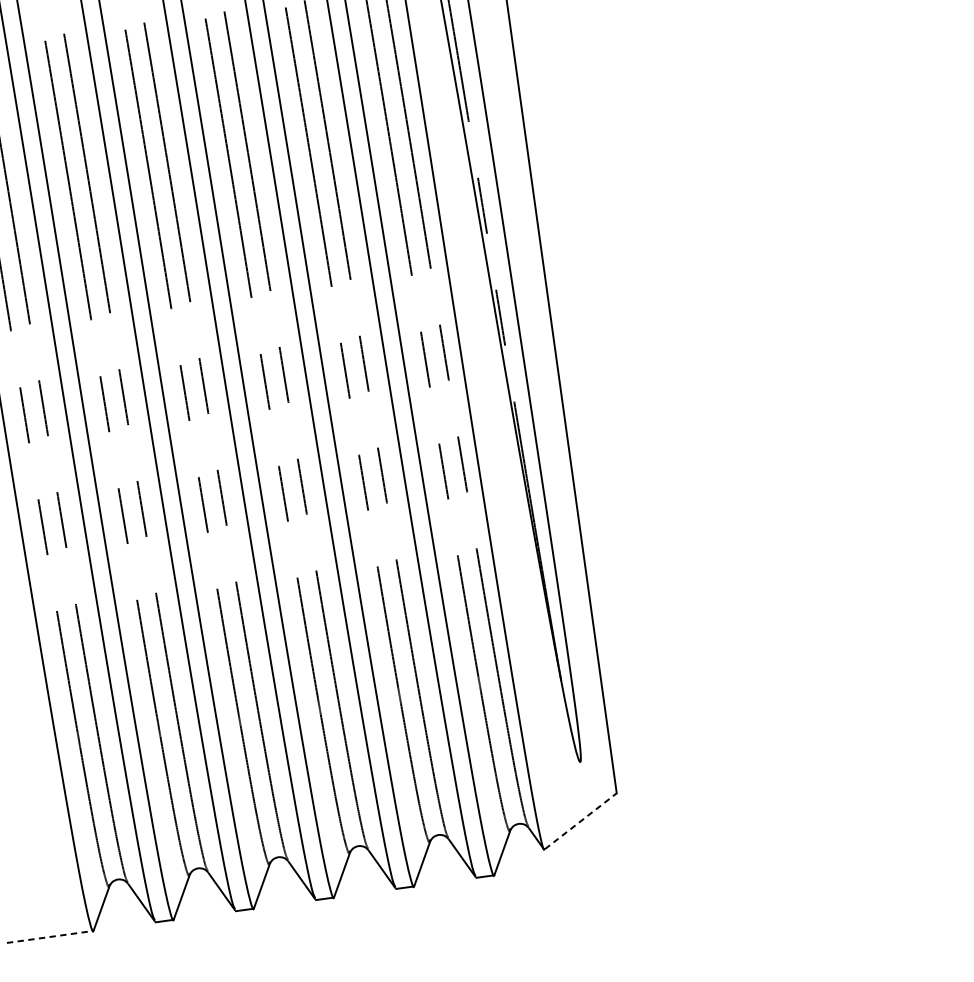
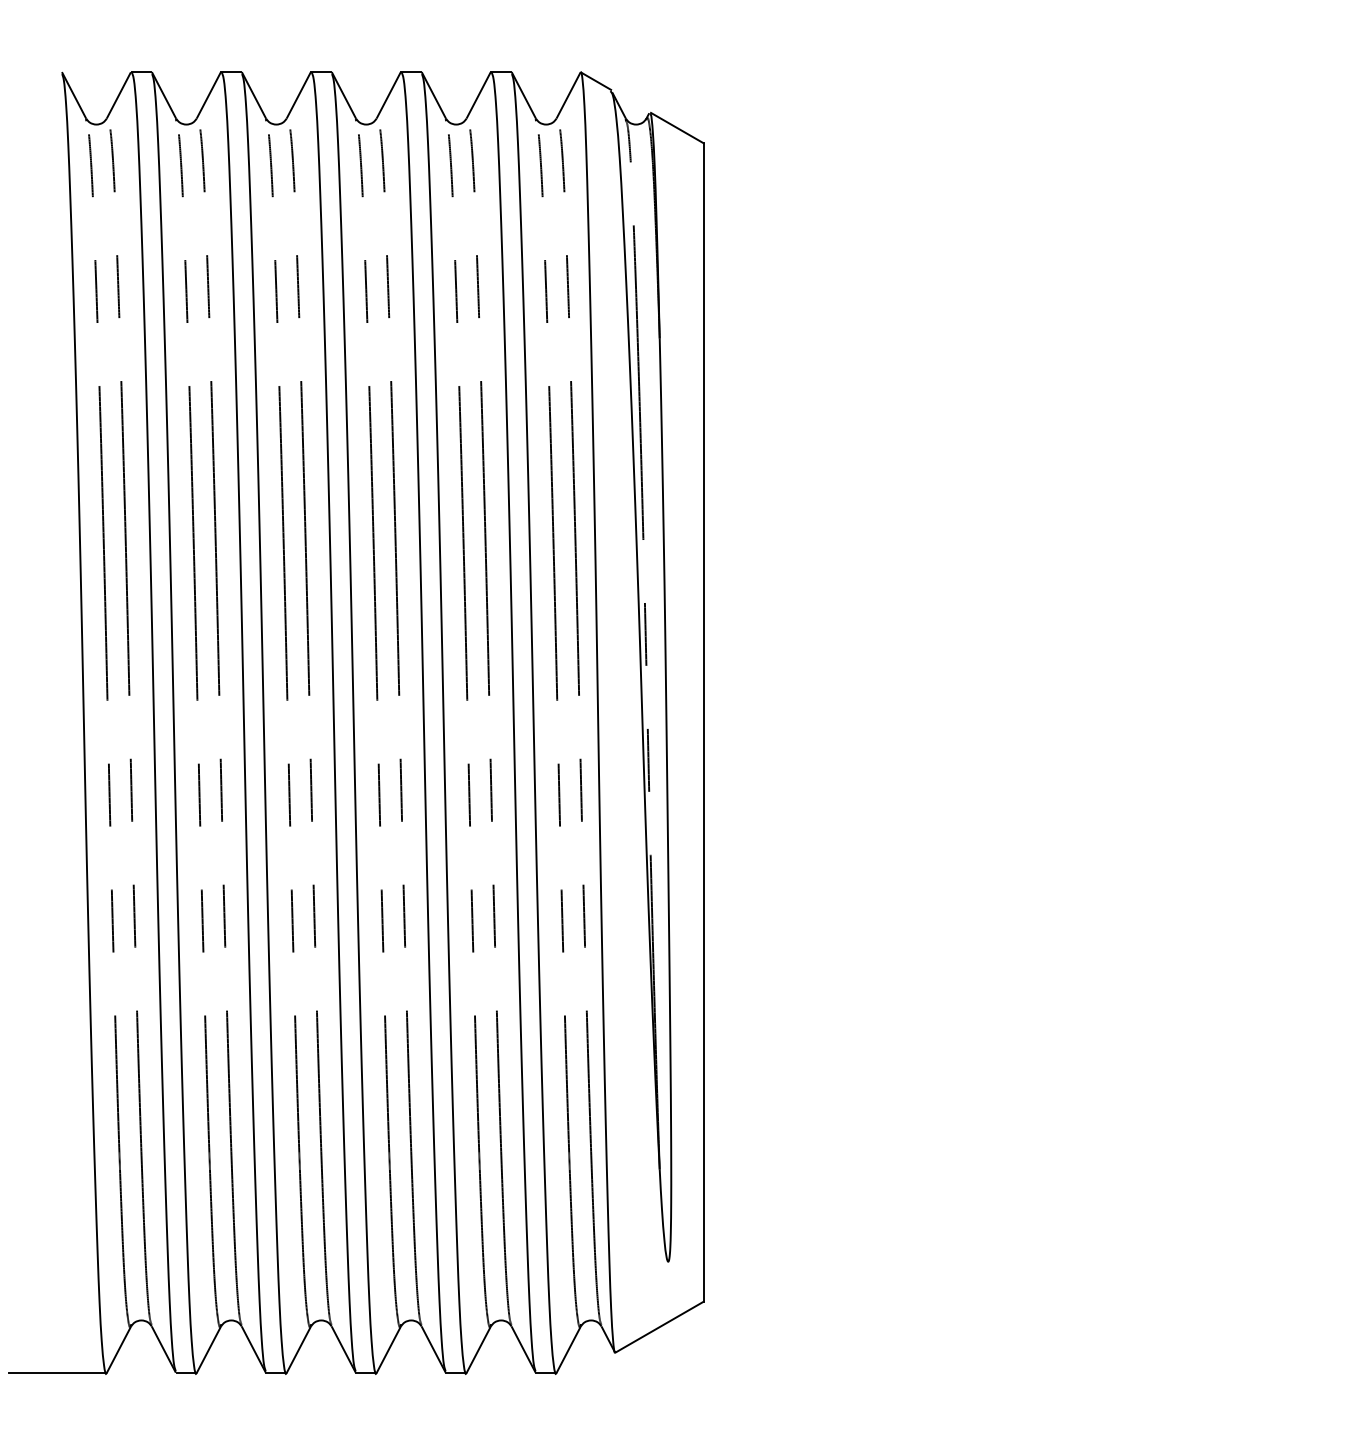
line: (581, 820) -> (660, 1326), dashed -> solid
line: (50, 937) -> (58, 1373), dashed -> solid

